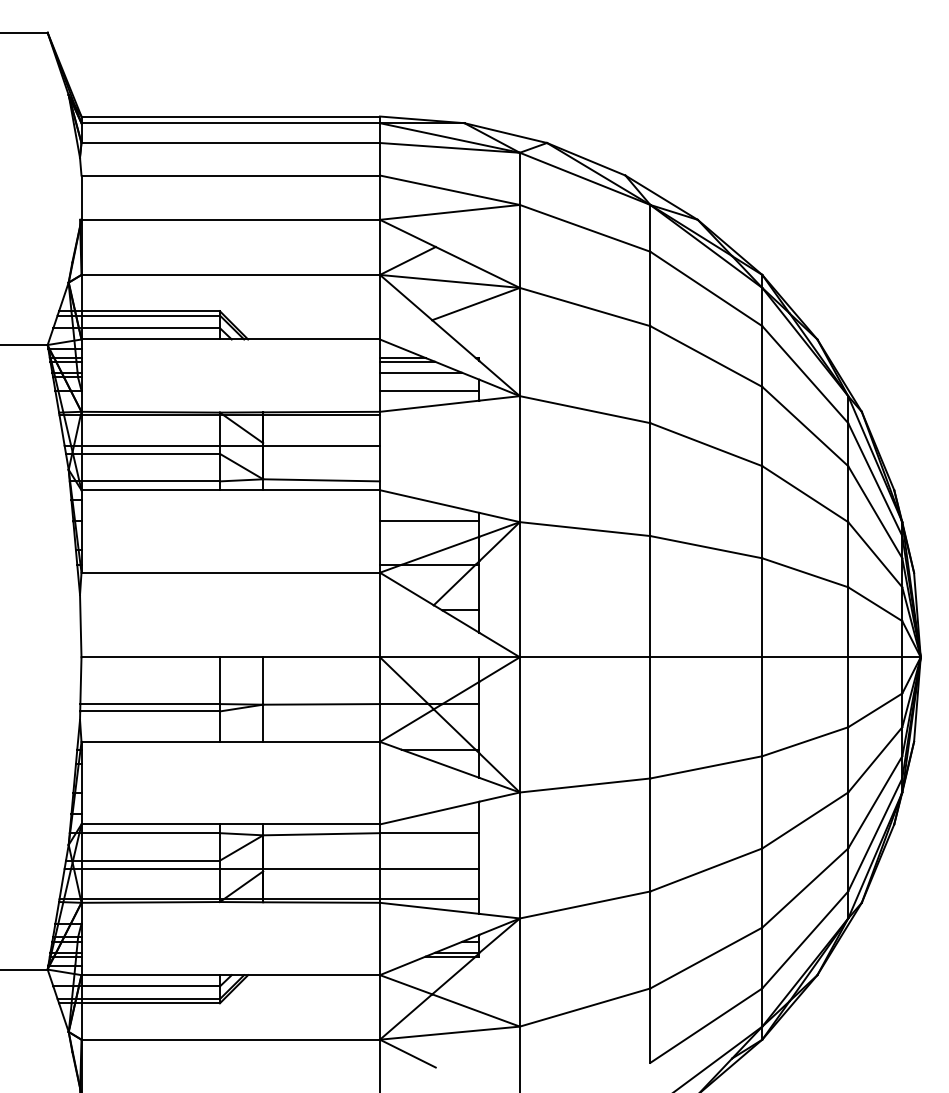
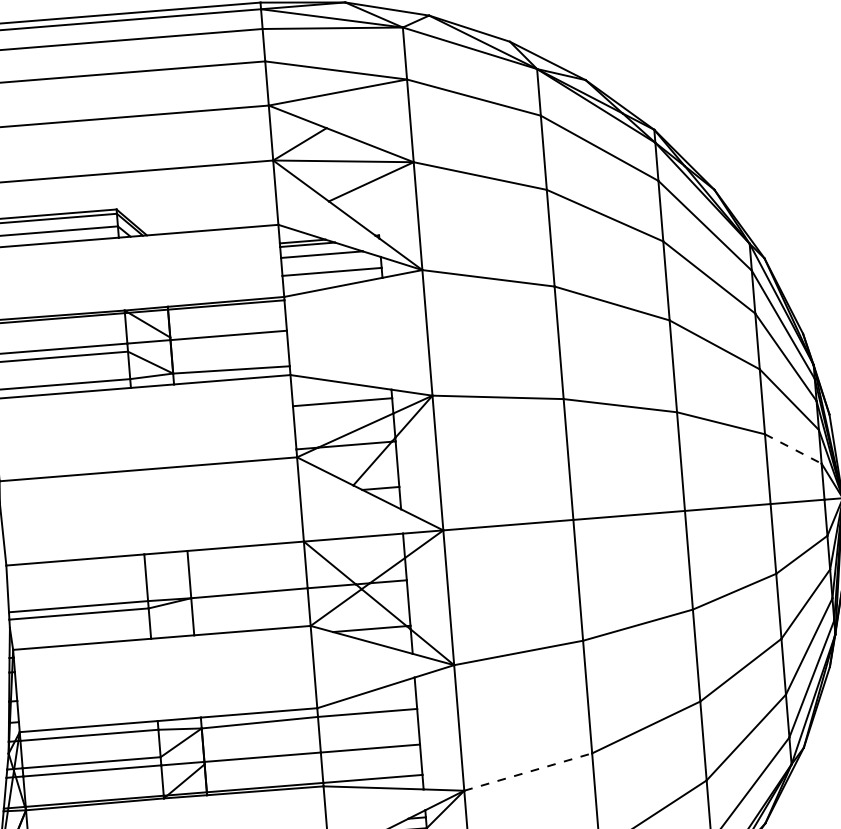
line: (875, 604) -> (793, 449), solid -> dashed
line: (585, 904) -> (528, 771), solid -> dashed

